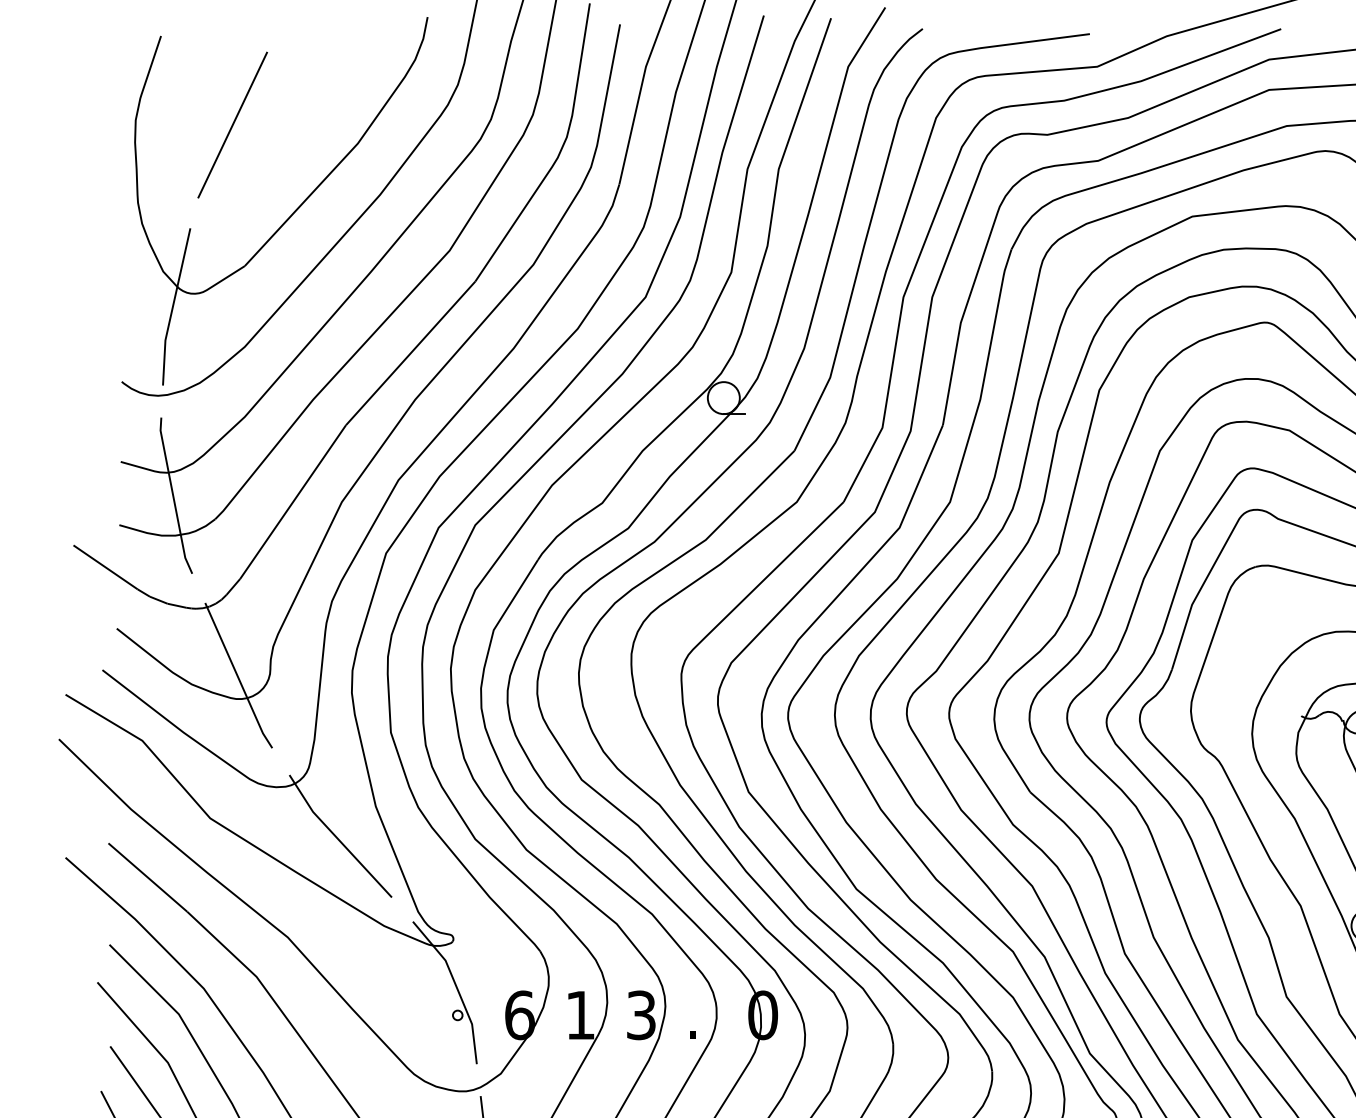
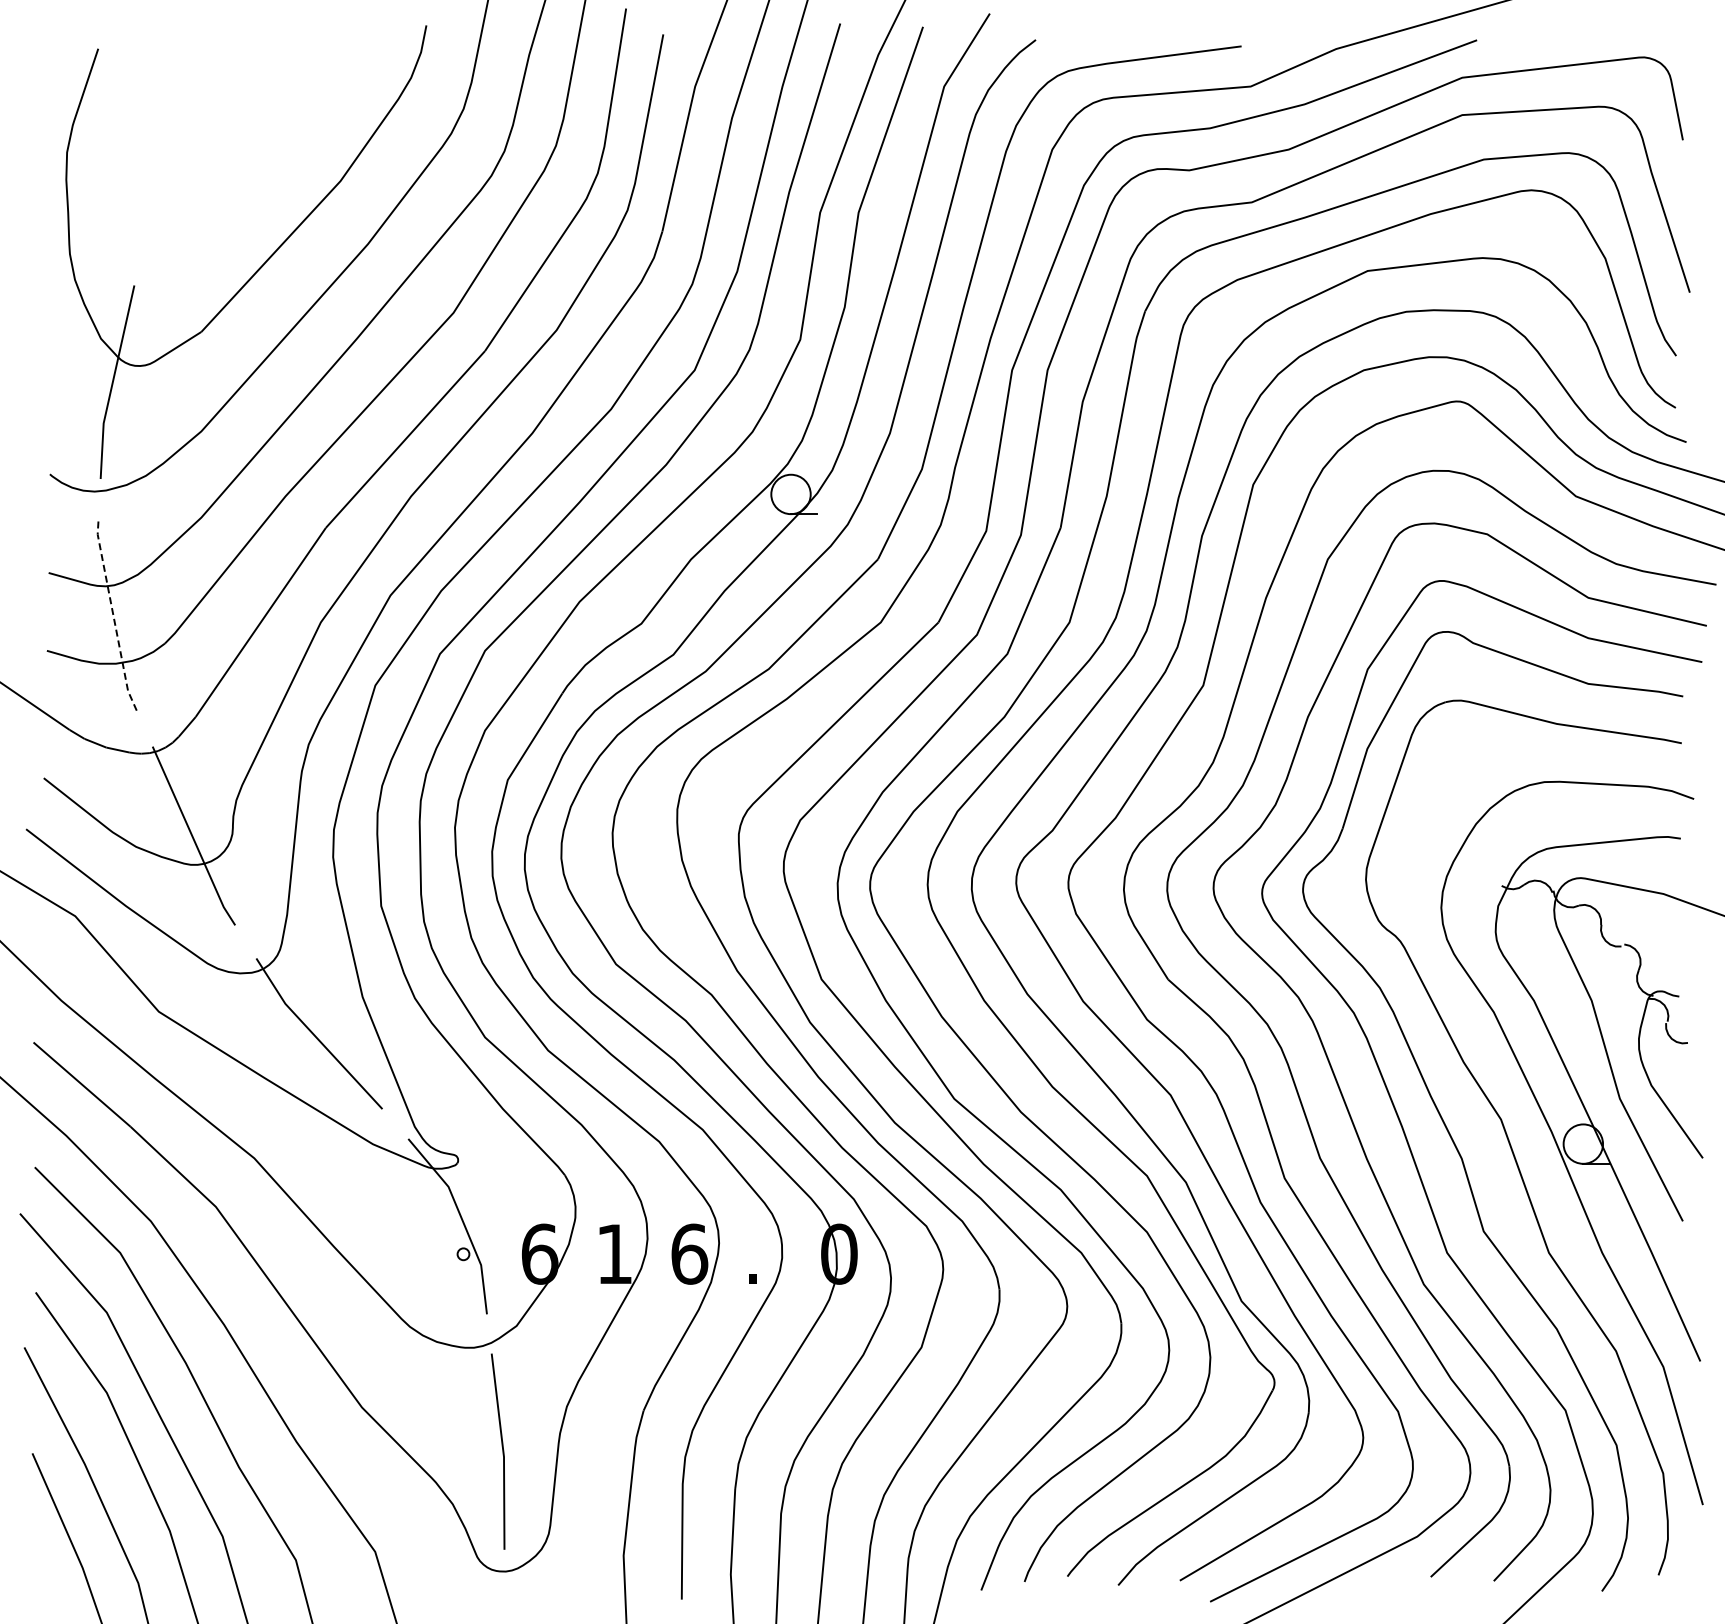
line: (232, 125) -> (186, 158), removed
line: (173, 495) -> (113, 614), solid -> dashed
text: (641, 1014) -> (689, 1253), 3 -> 6

